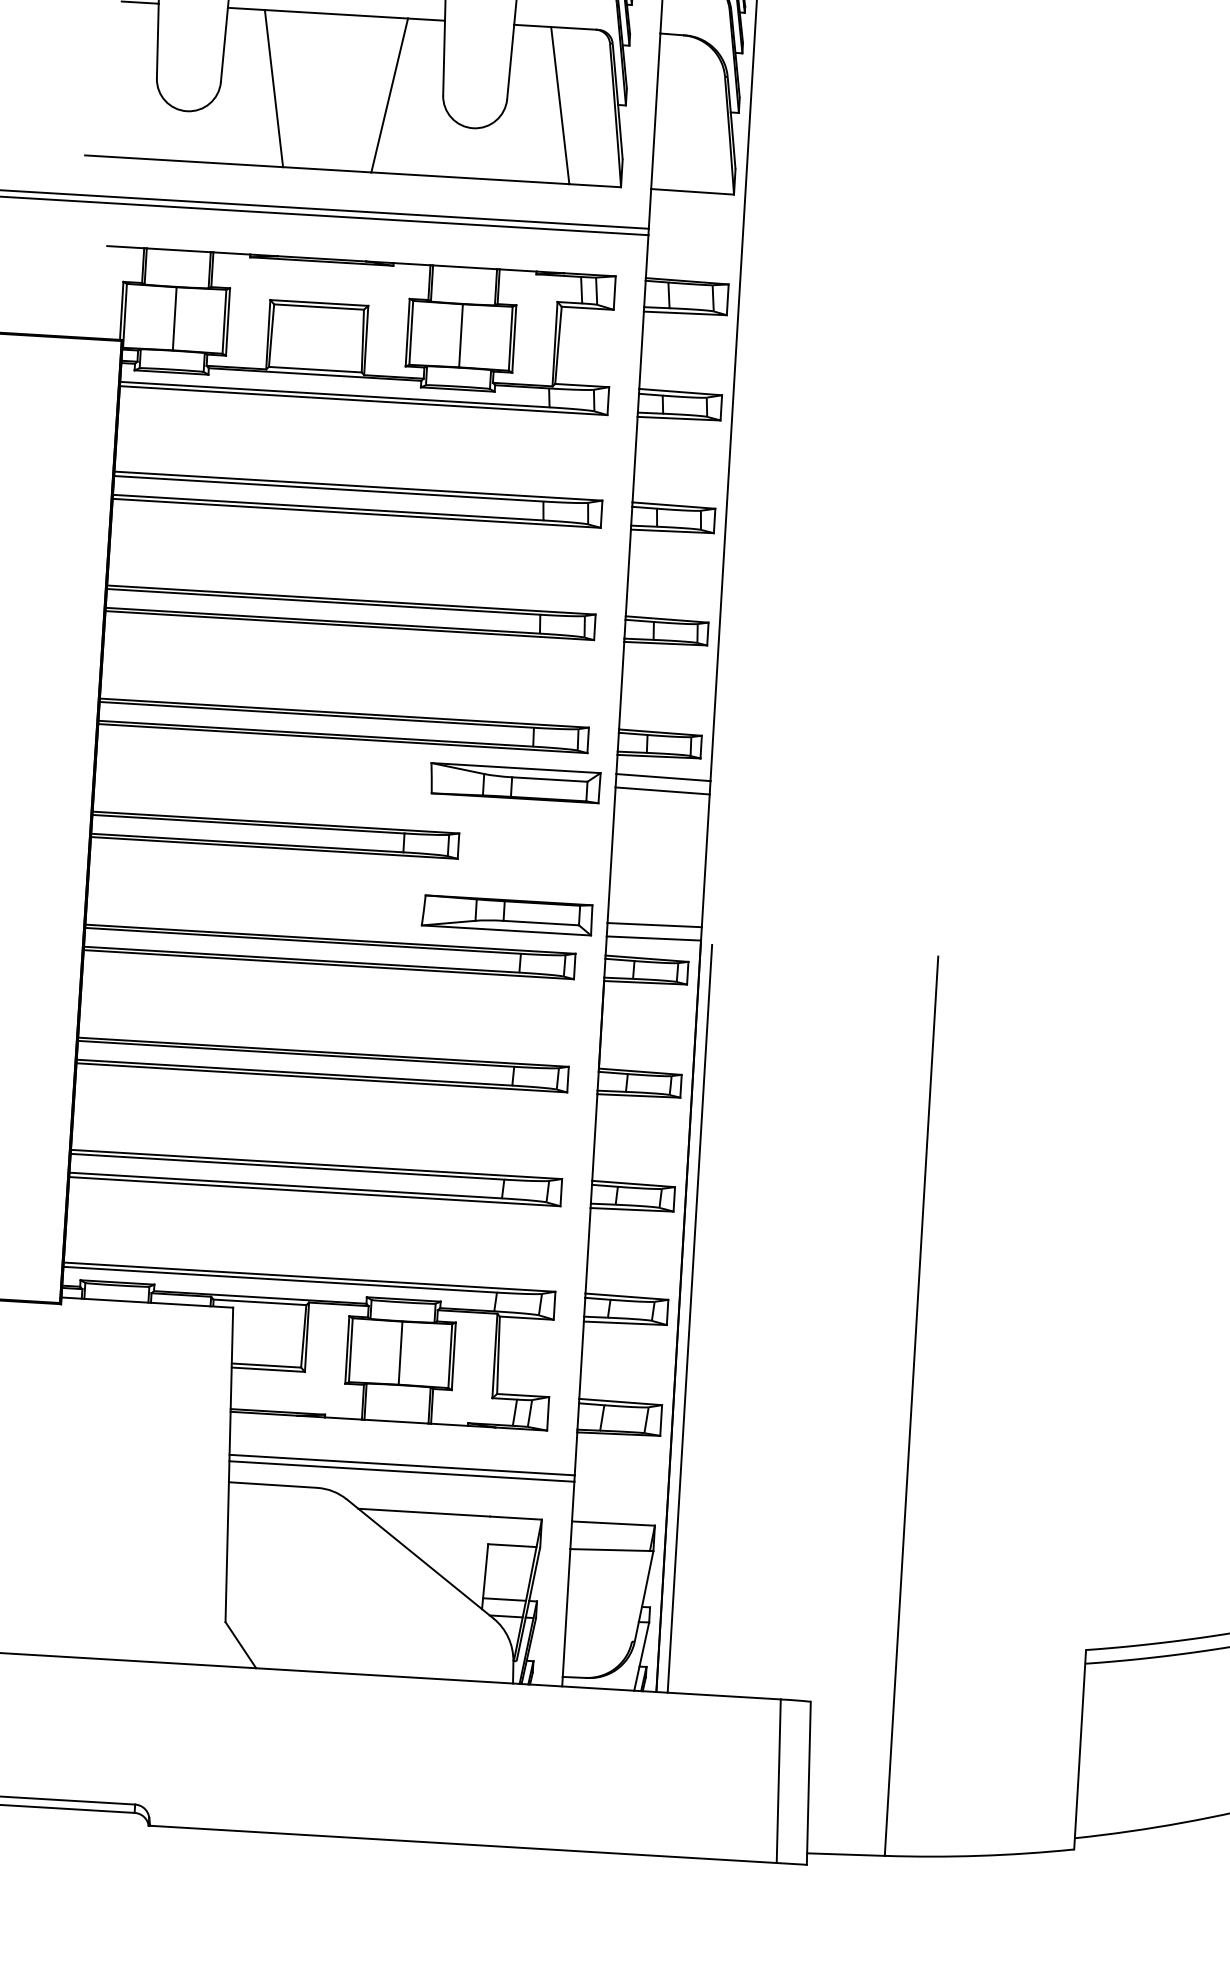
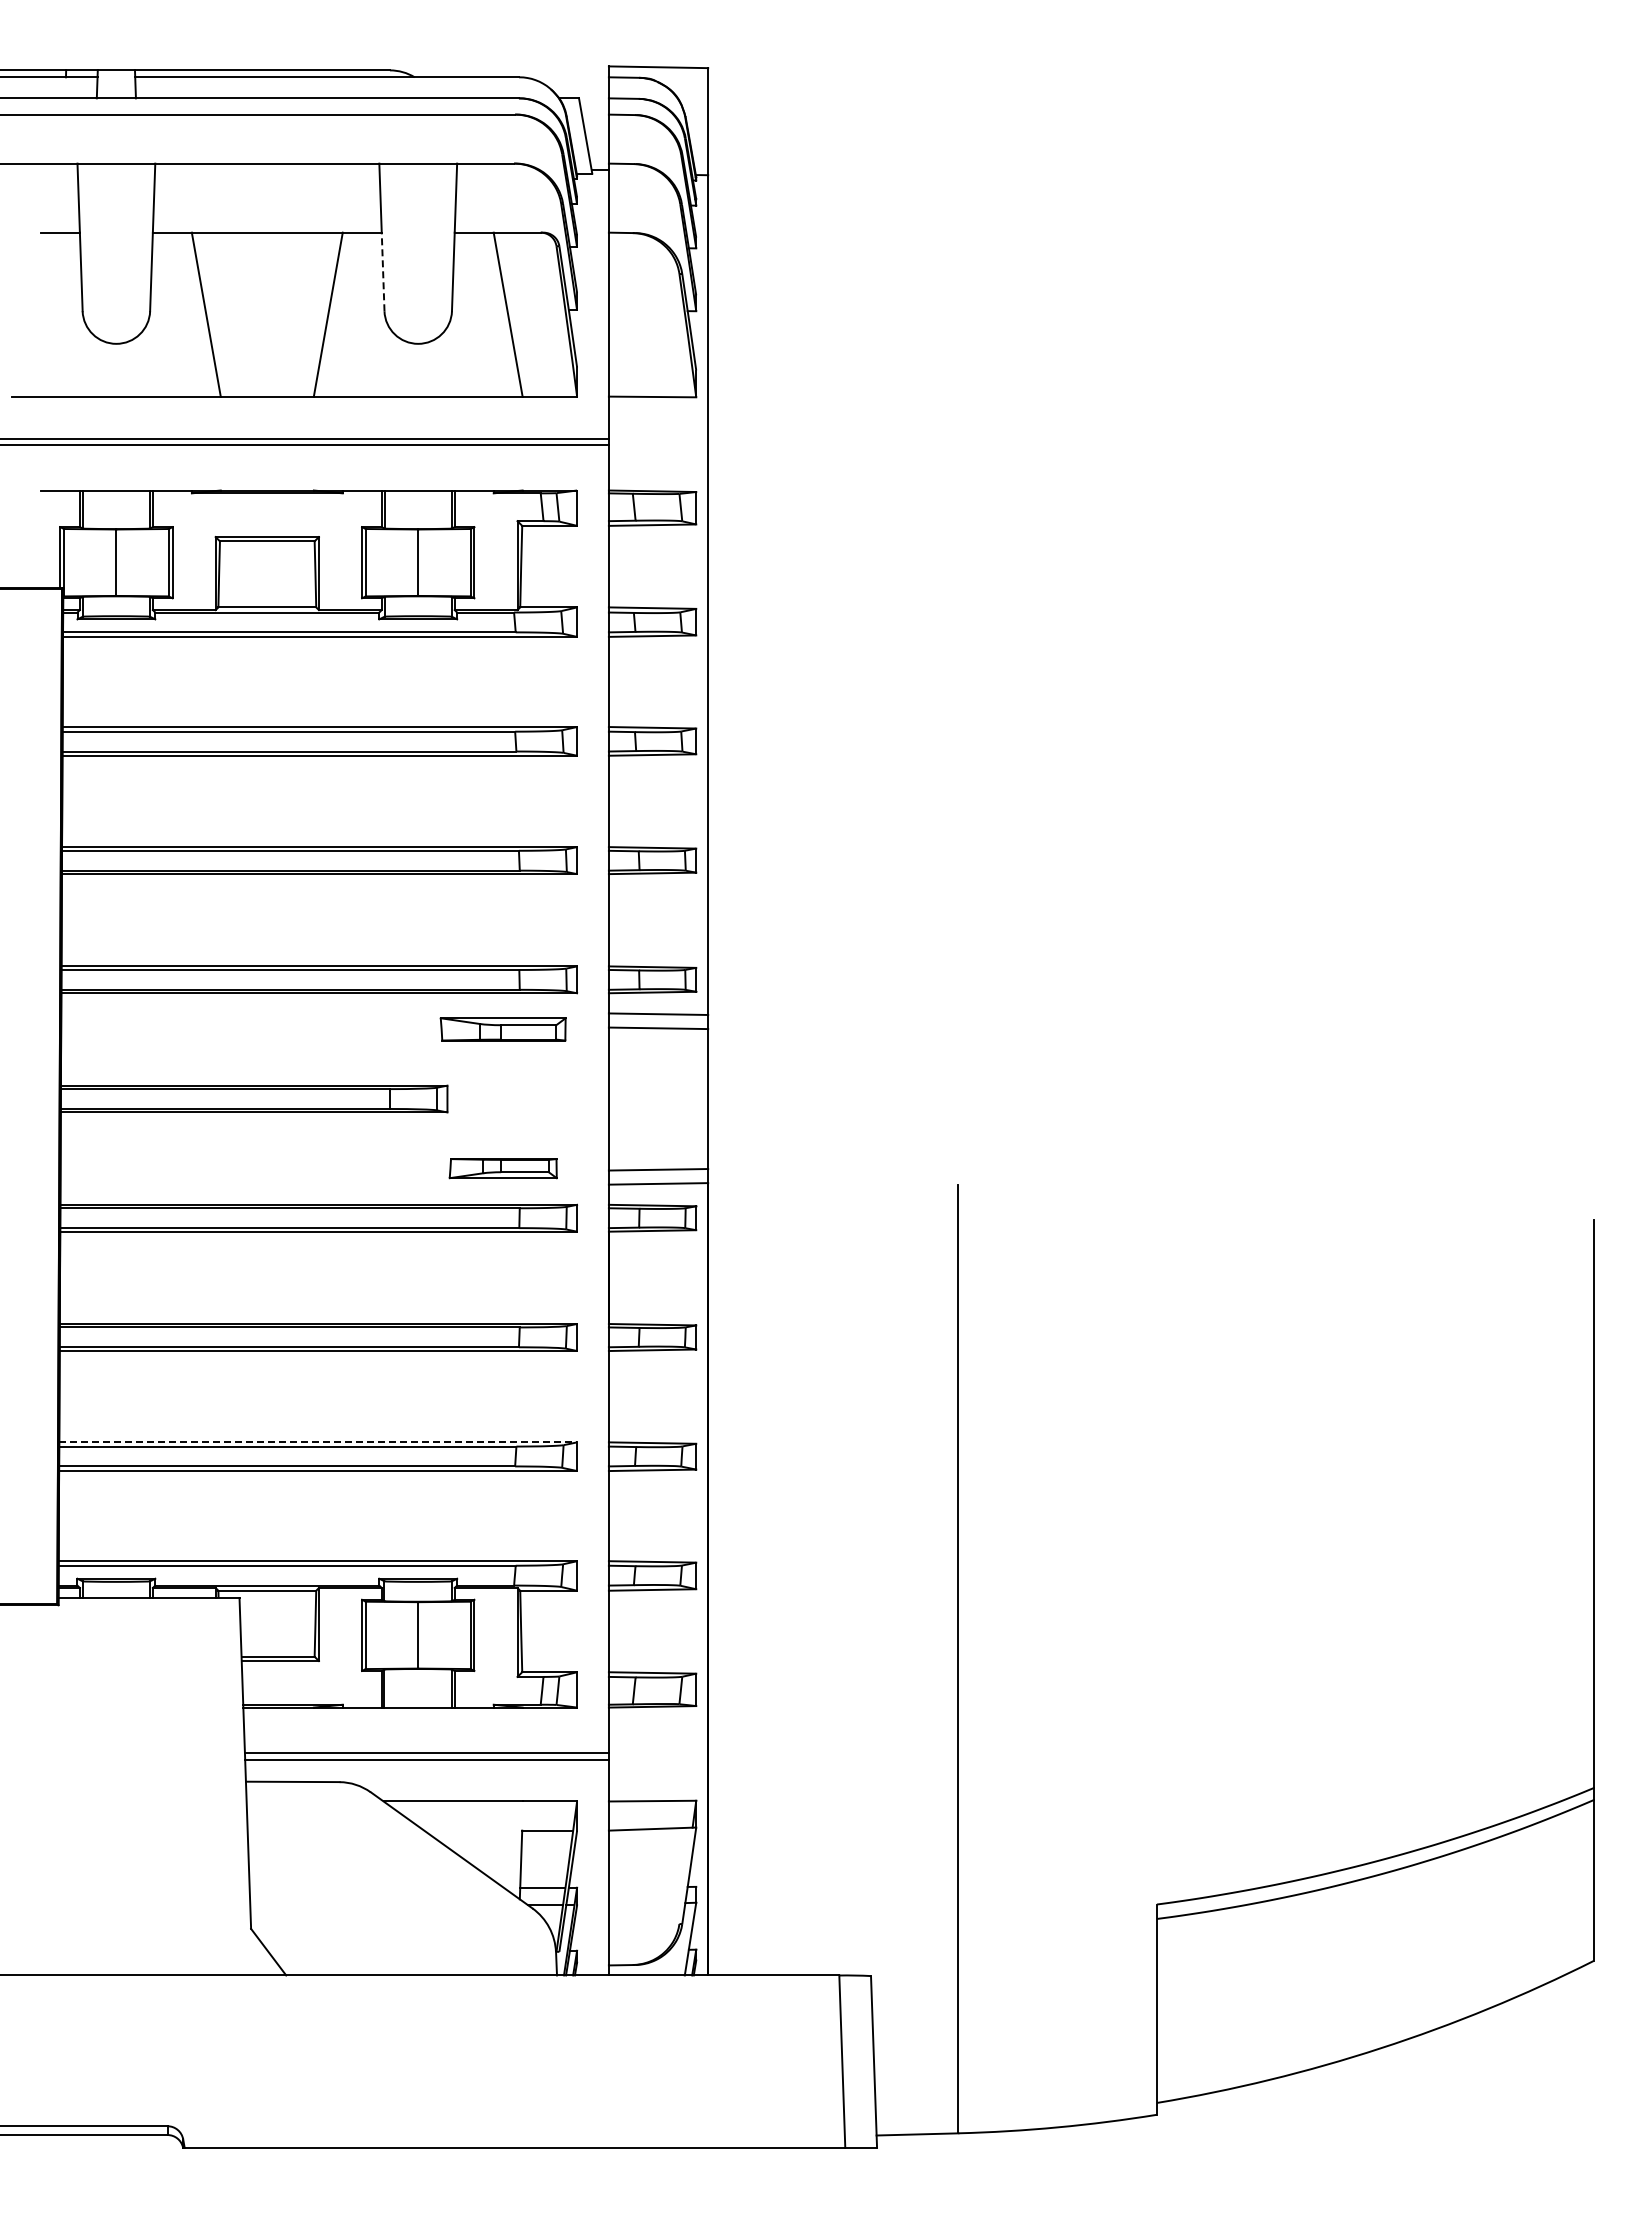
line: (444, 57) -> (383, 271), solid -> dashed
part: (515, 783) -> (503, 1029), size x0.7
part: (507, 915) -> (503, 1168), size x0.6
line: (316, 1164) -> (318, 1442), solid -> dashed
line: (690, 1319) -> (720, 1581), removed

